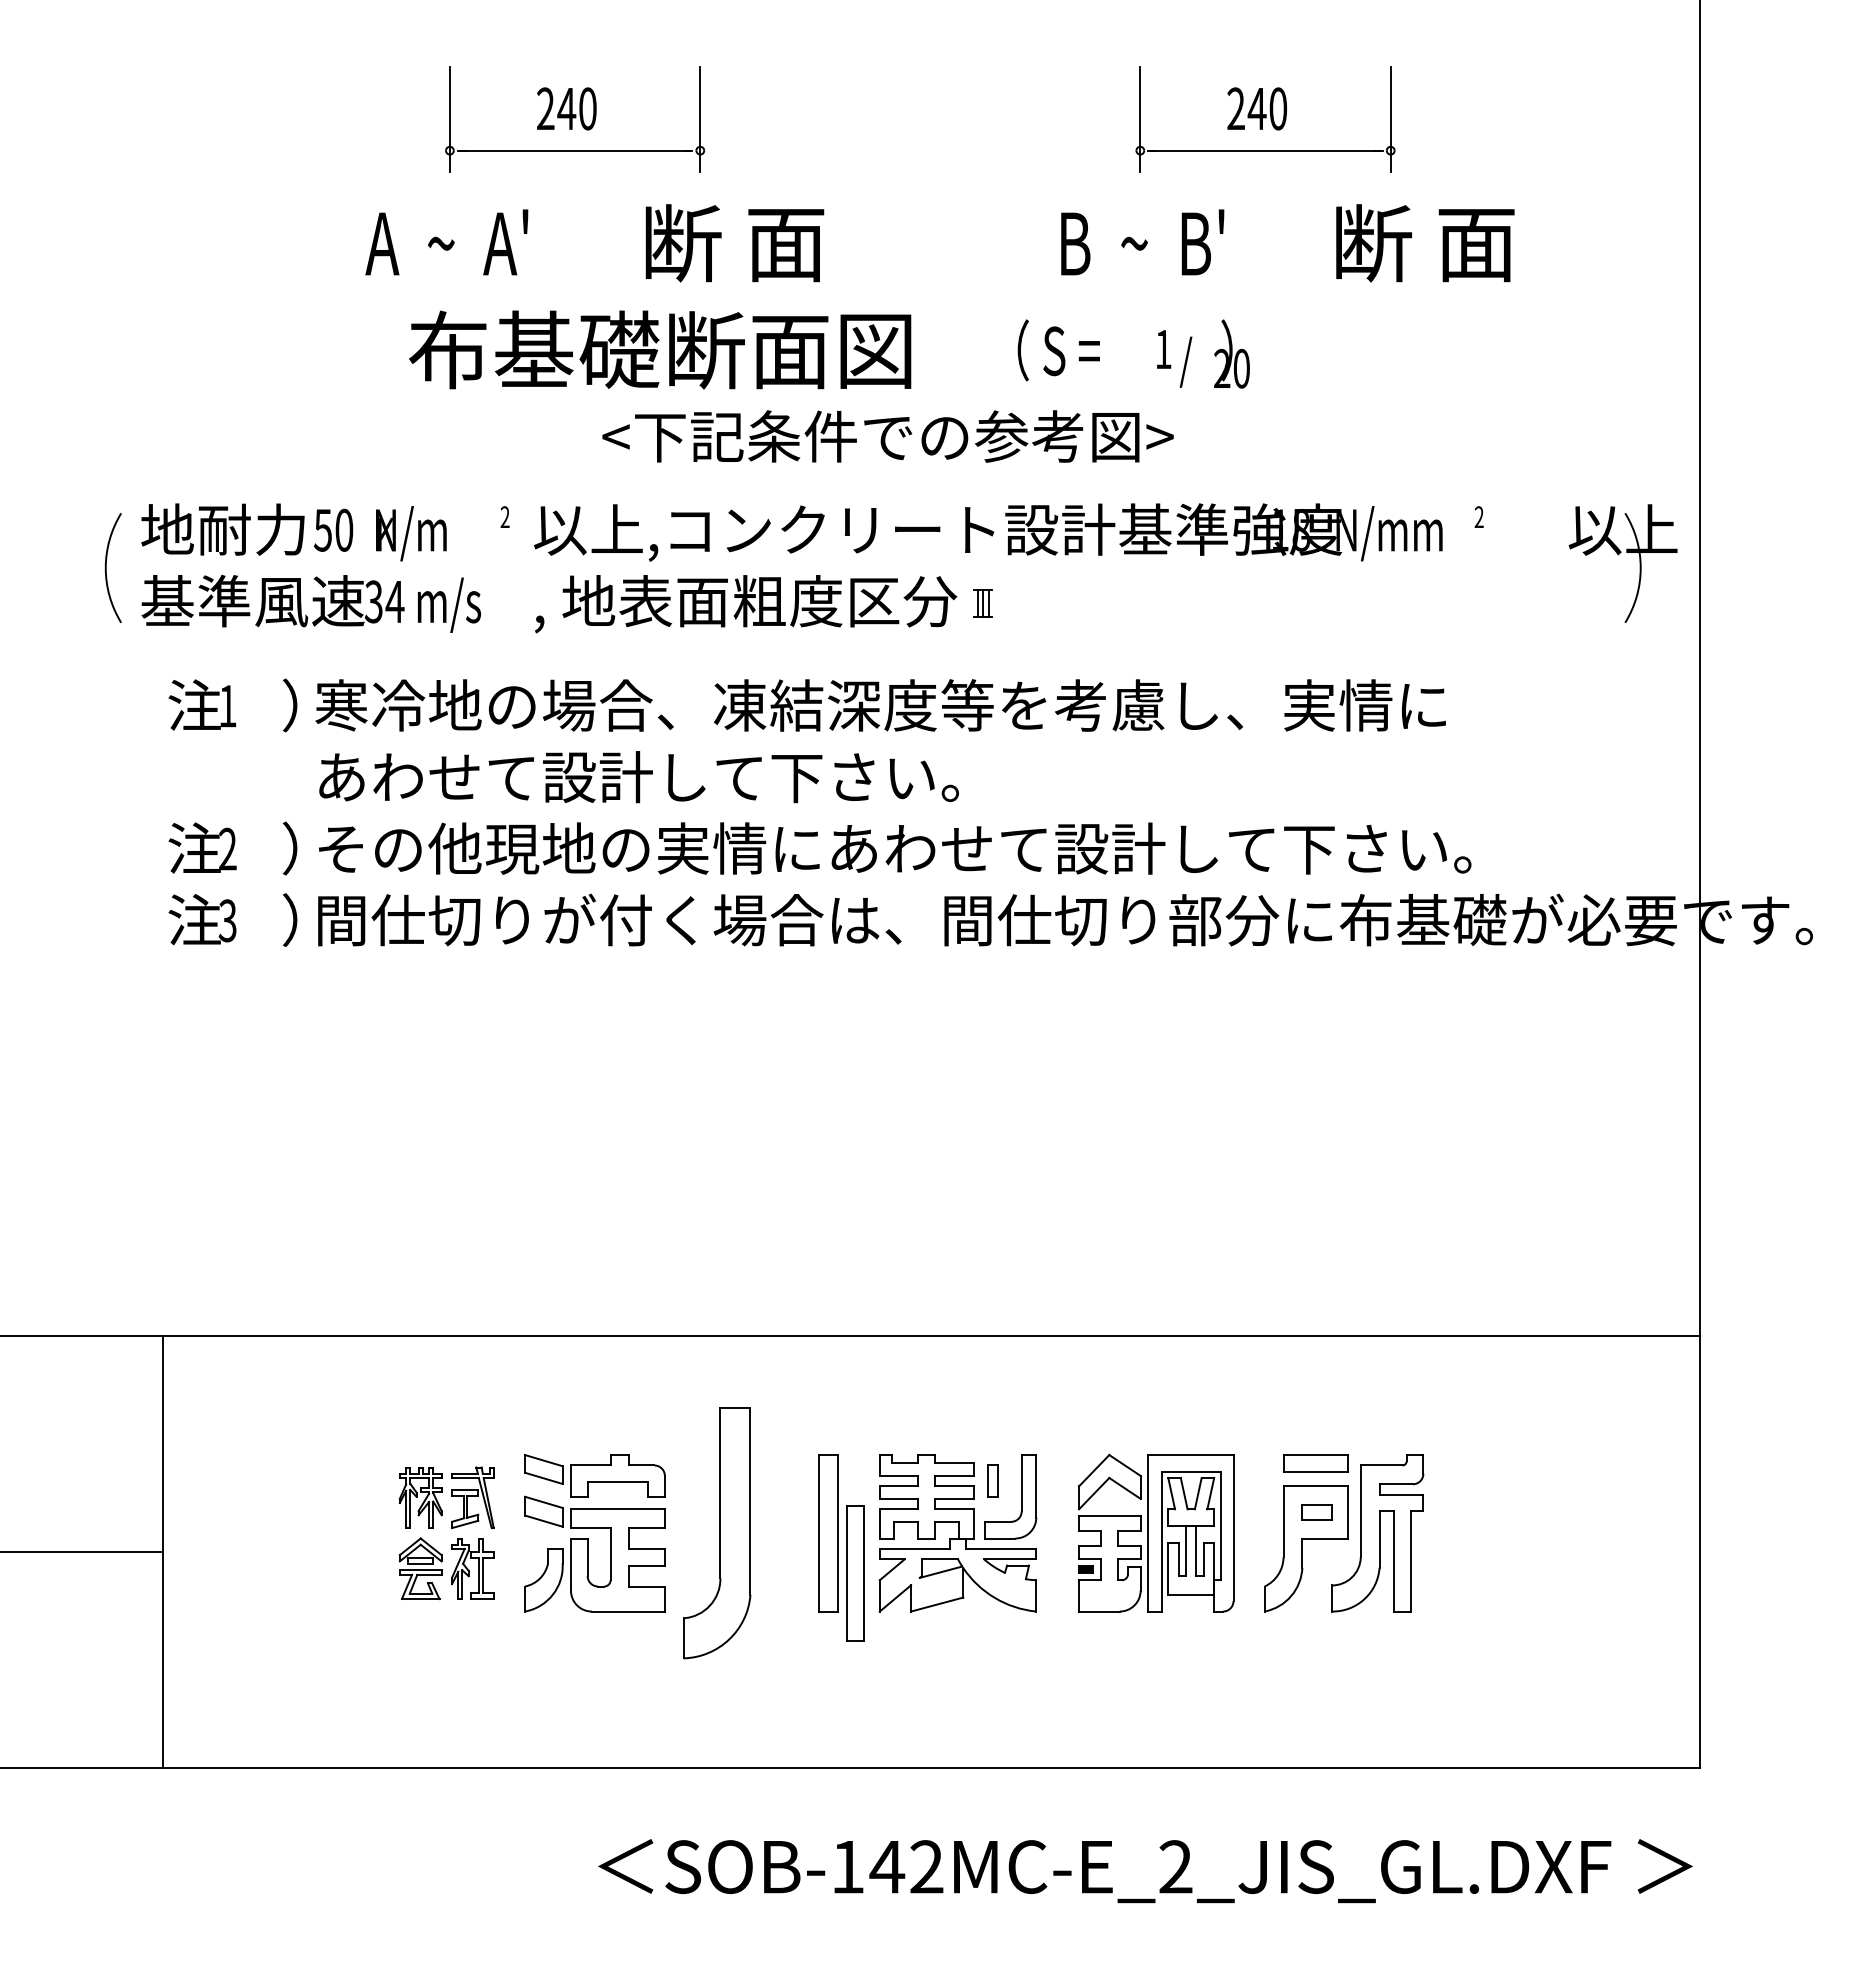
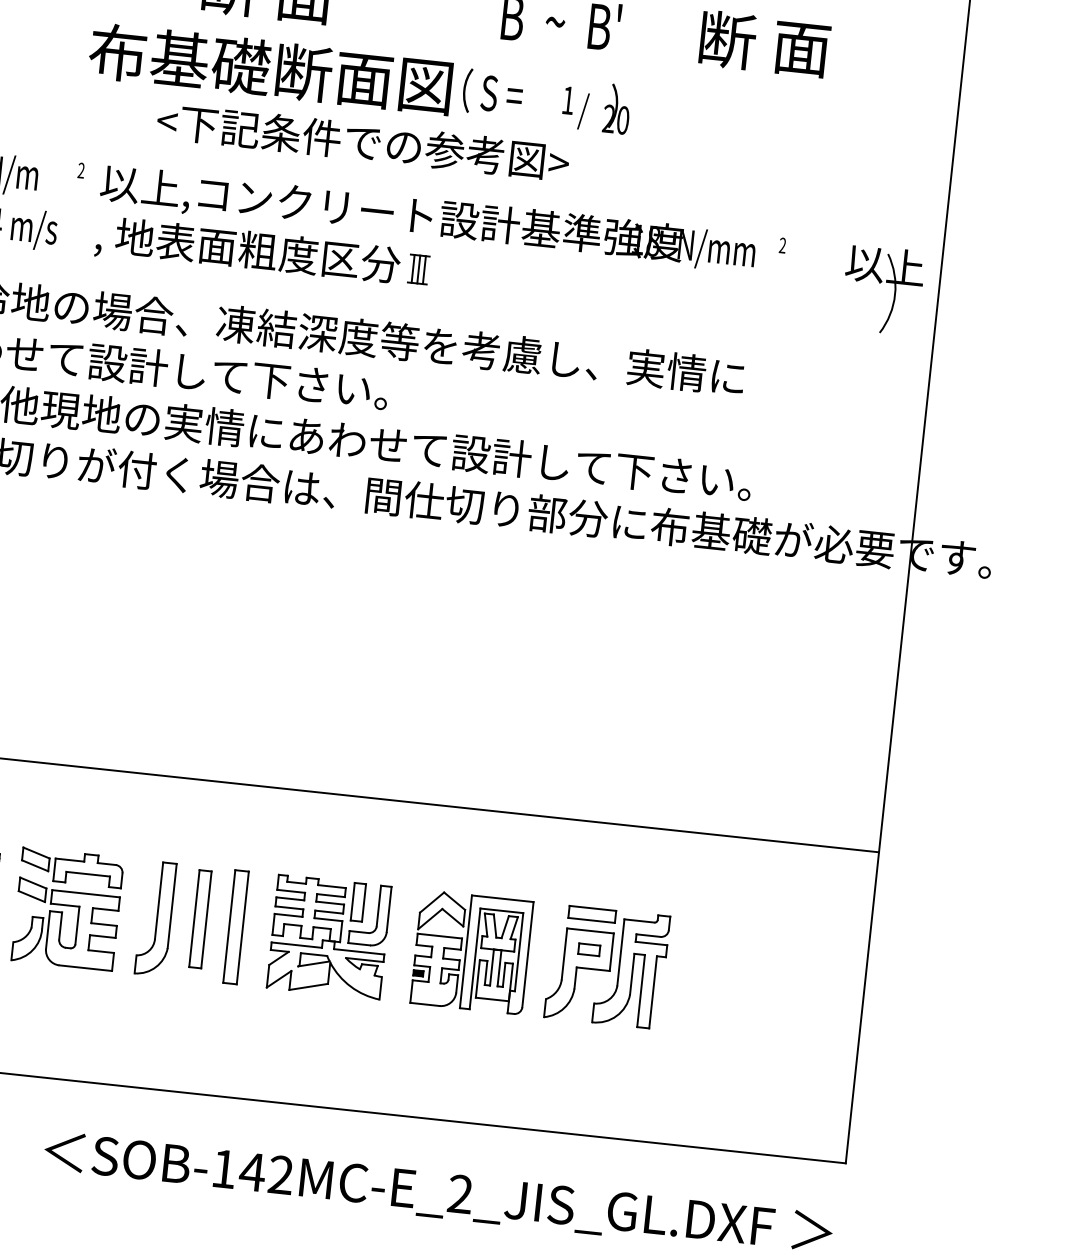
text: (660, 349) -> (270, 68), moved
part: (982, 603) -> (418, 269), size x1.43
part: (992, 1480) -> (358, 901), size x1.67
part: (716, 1533) -> (155, 918), size x0.62
part: (855, 1573) -> (200, 919), moved

